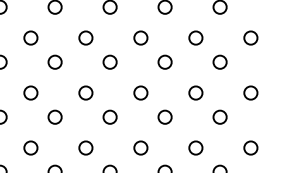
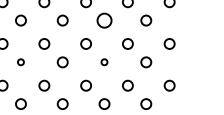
circle: (164, 61) -> (104, 20), size x1.4
circle: (54, 116) -> (20, 61), size x0.6
circle: (164, 116) -> (104, 61), size x0.6

